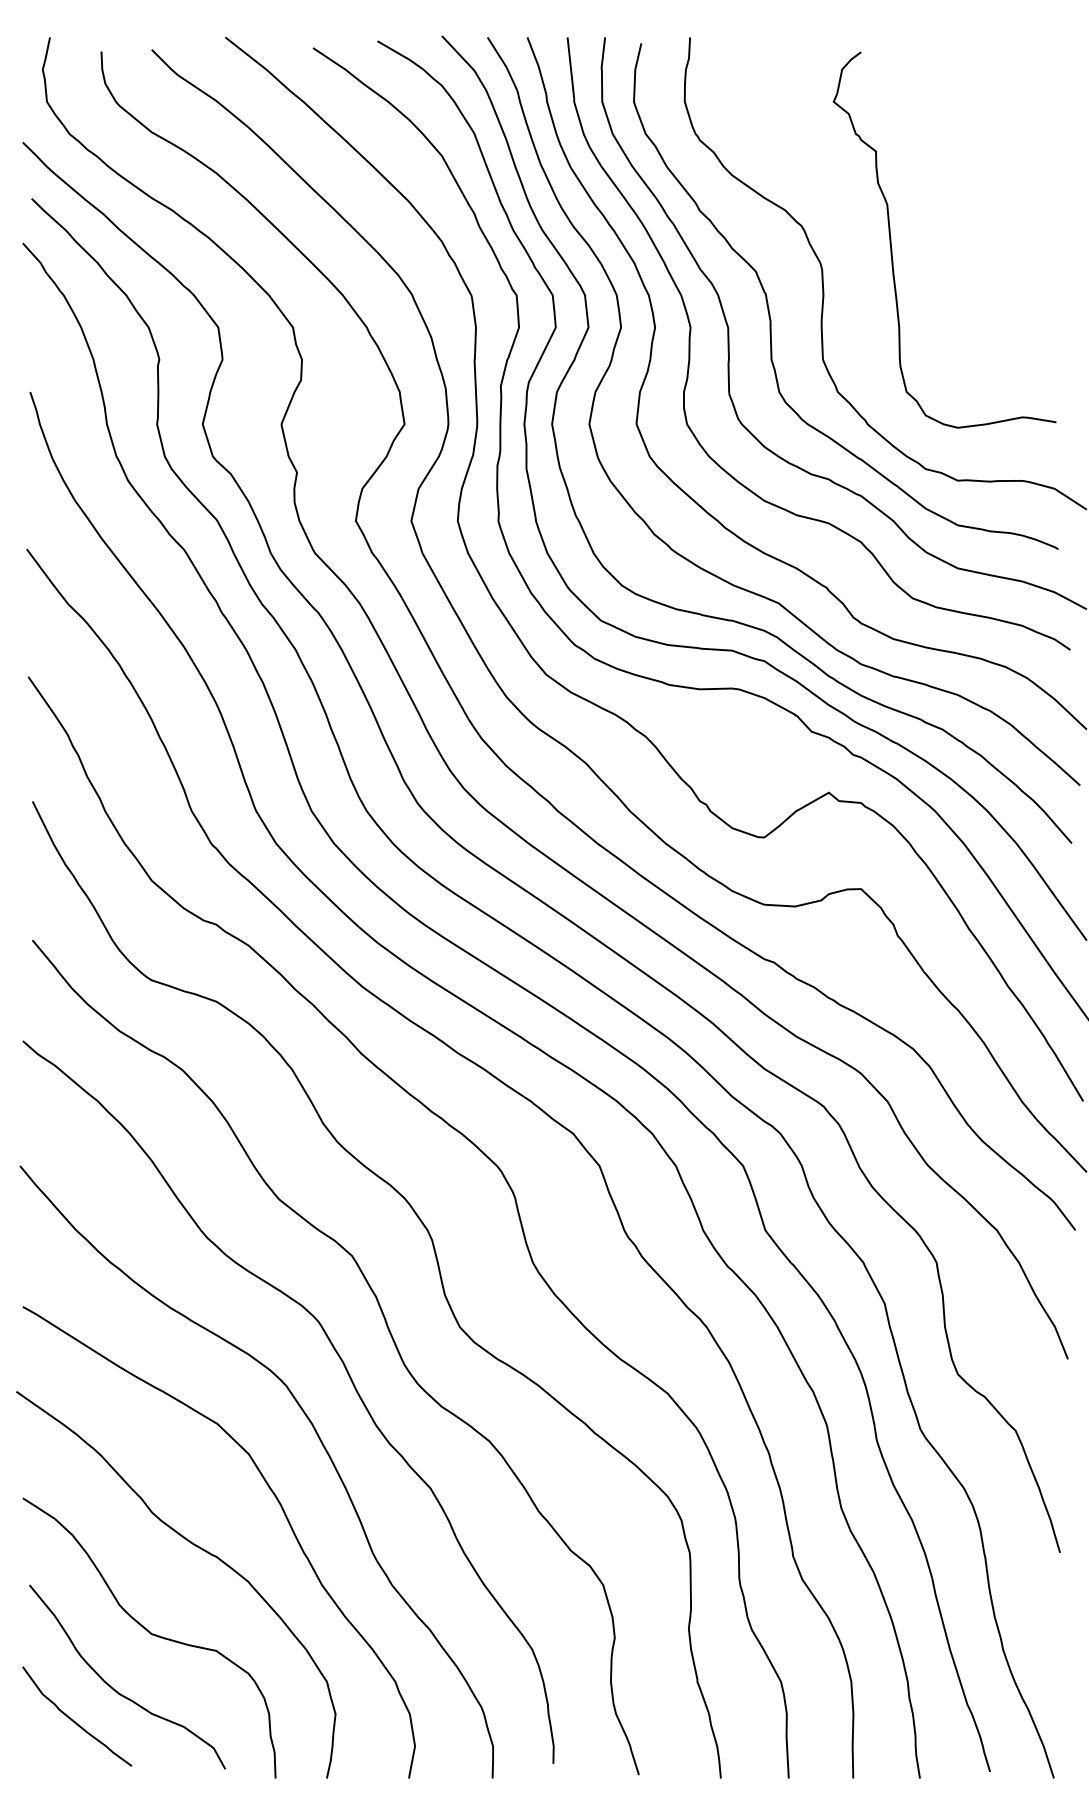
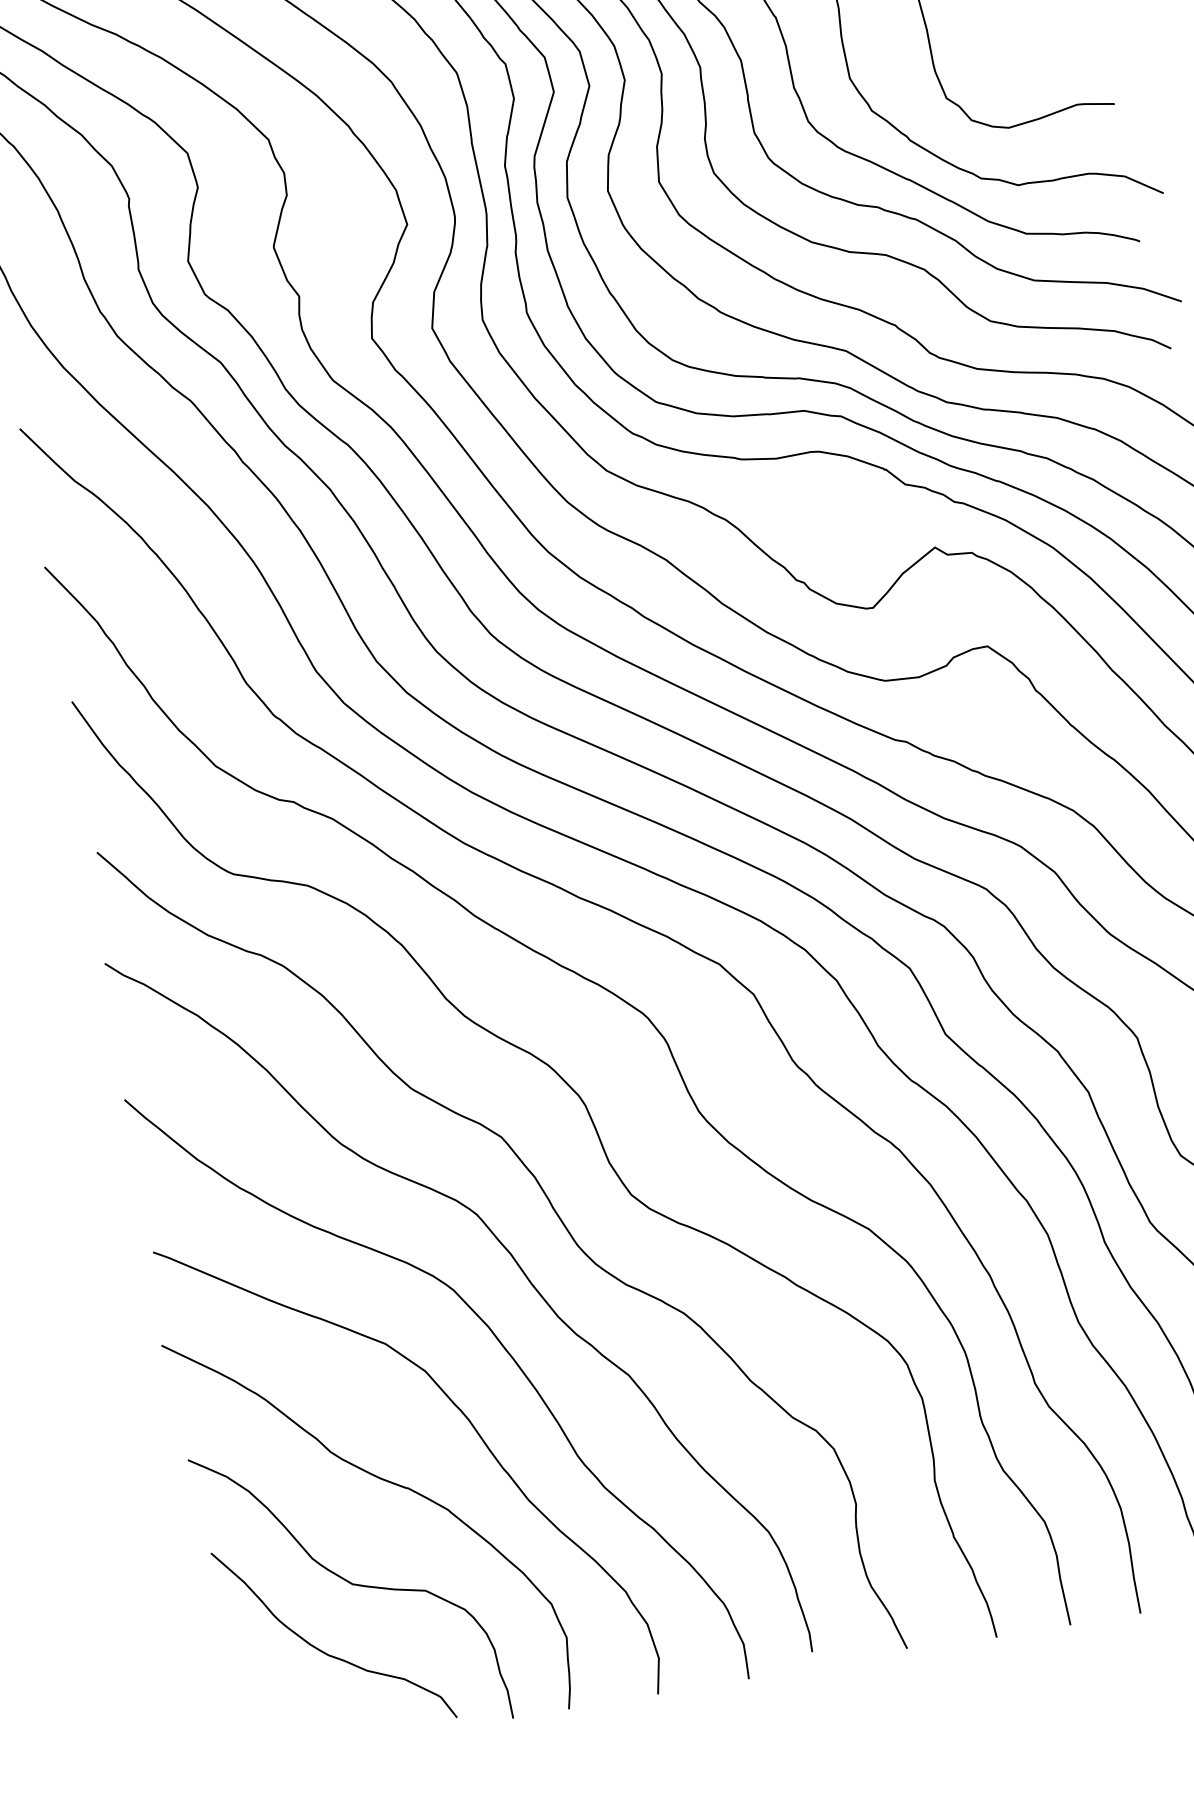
curve: (74, 1720) -> (284, 1692), removed

